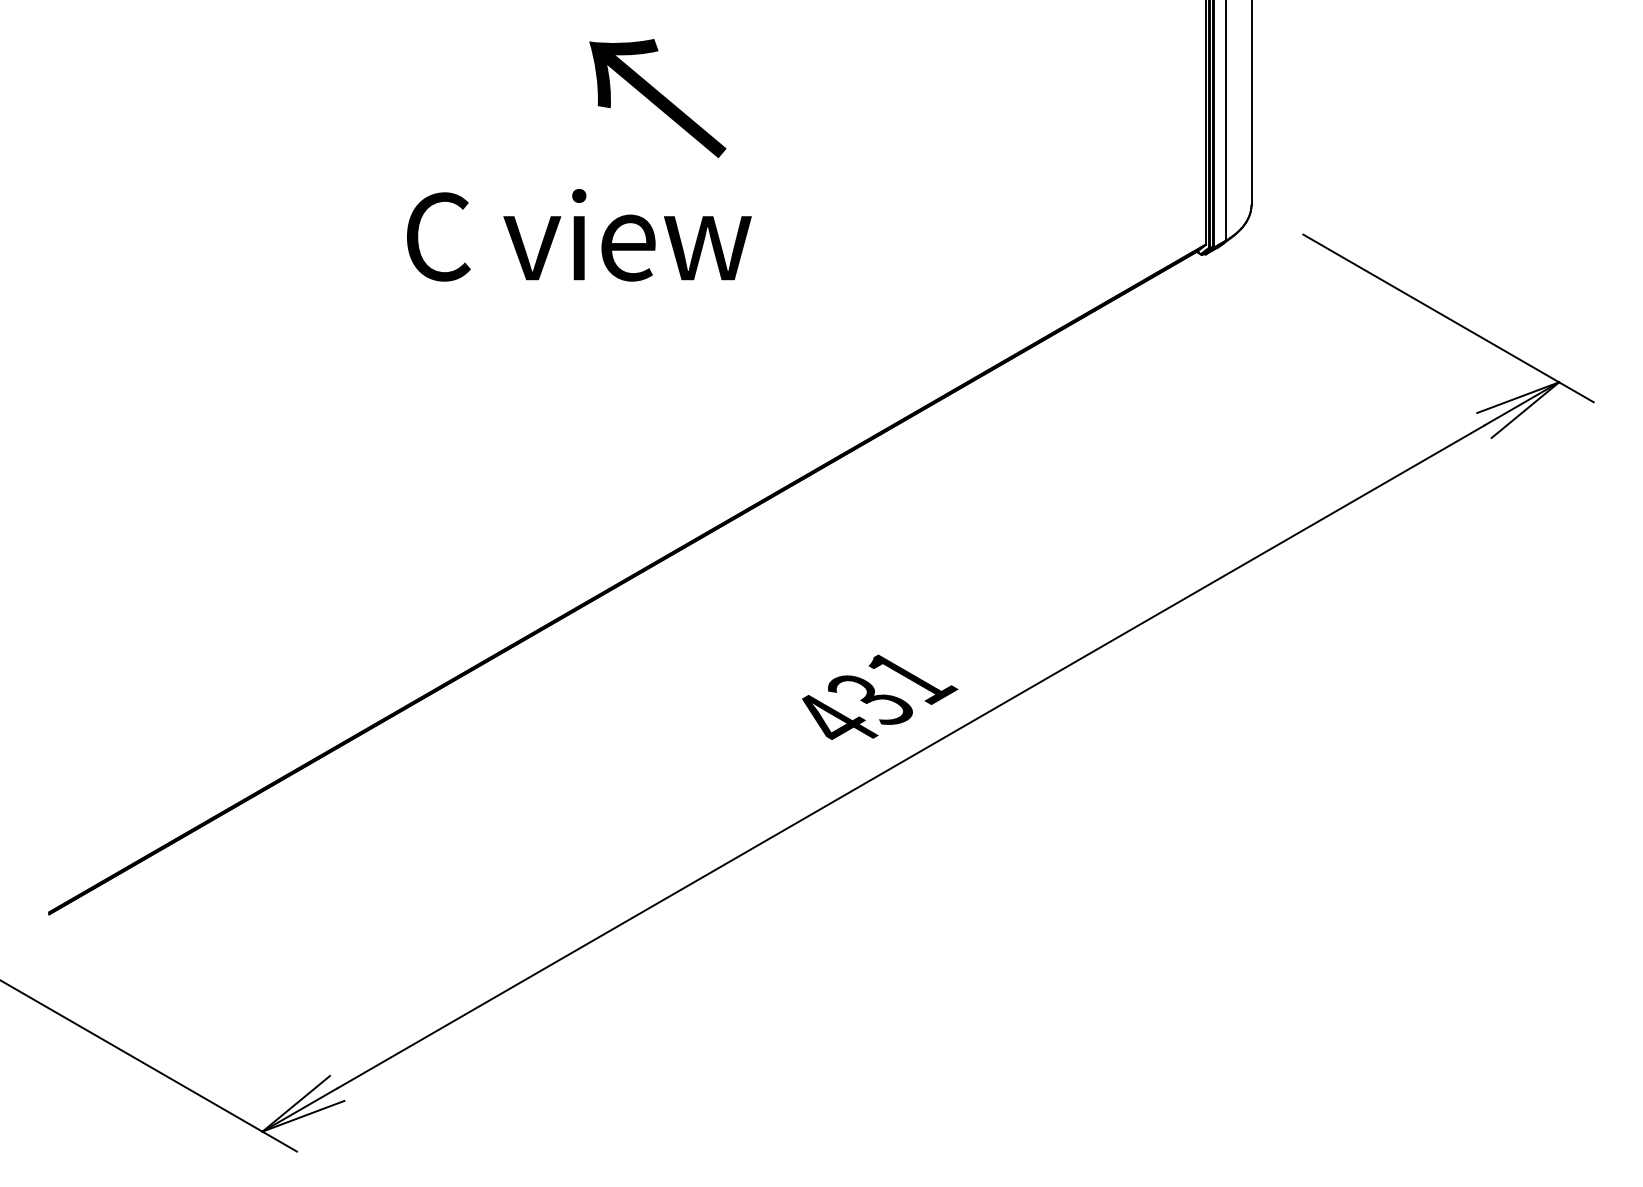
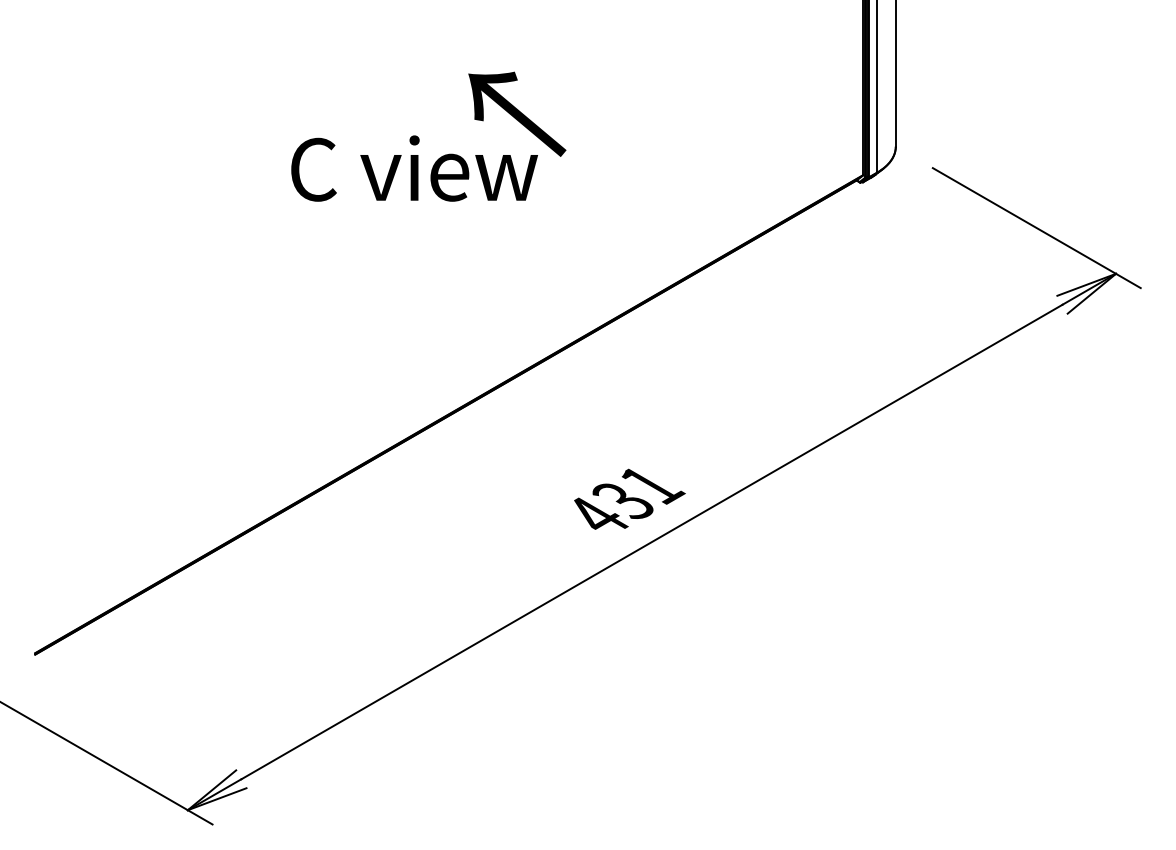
text: (657, 98) -> (517, 114), moved

